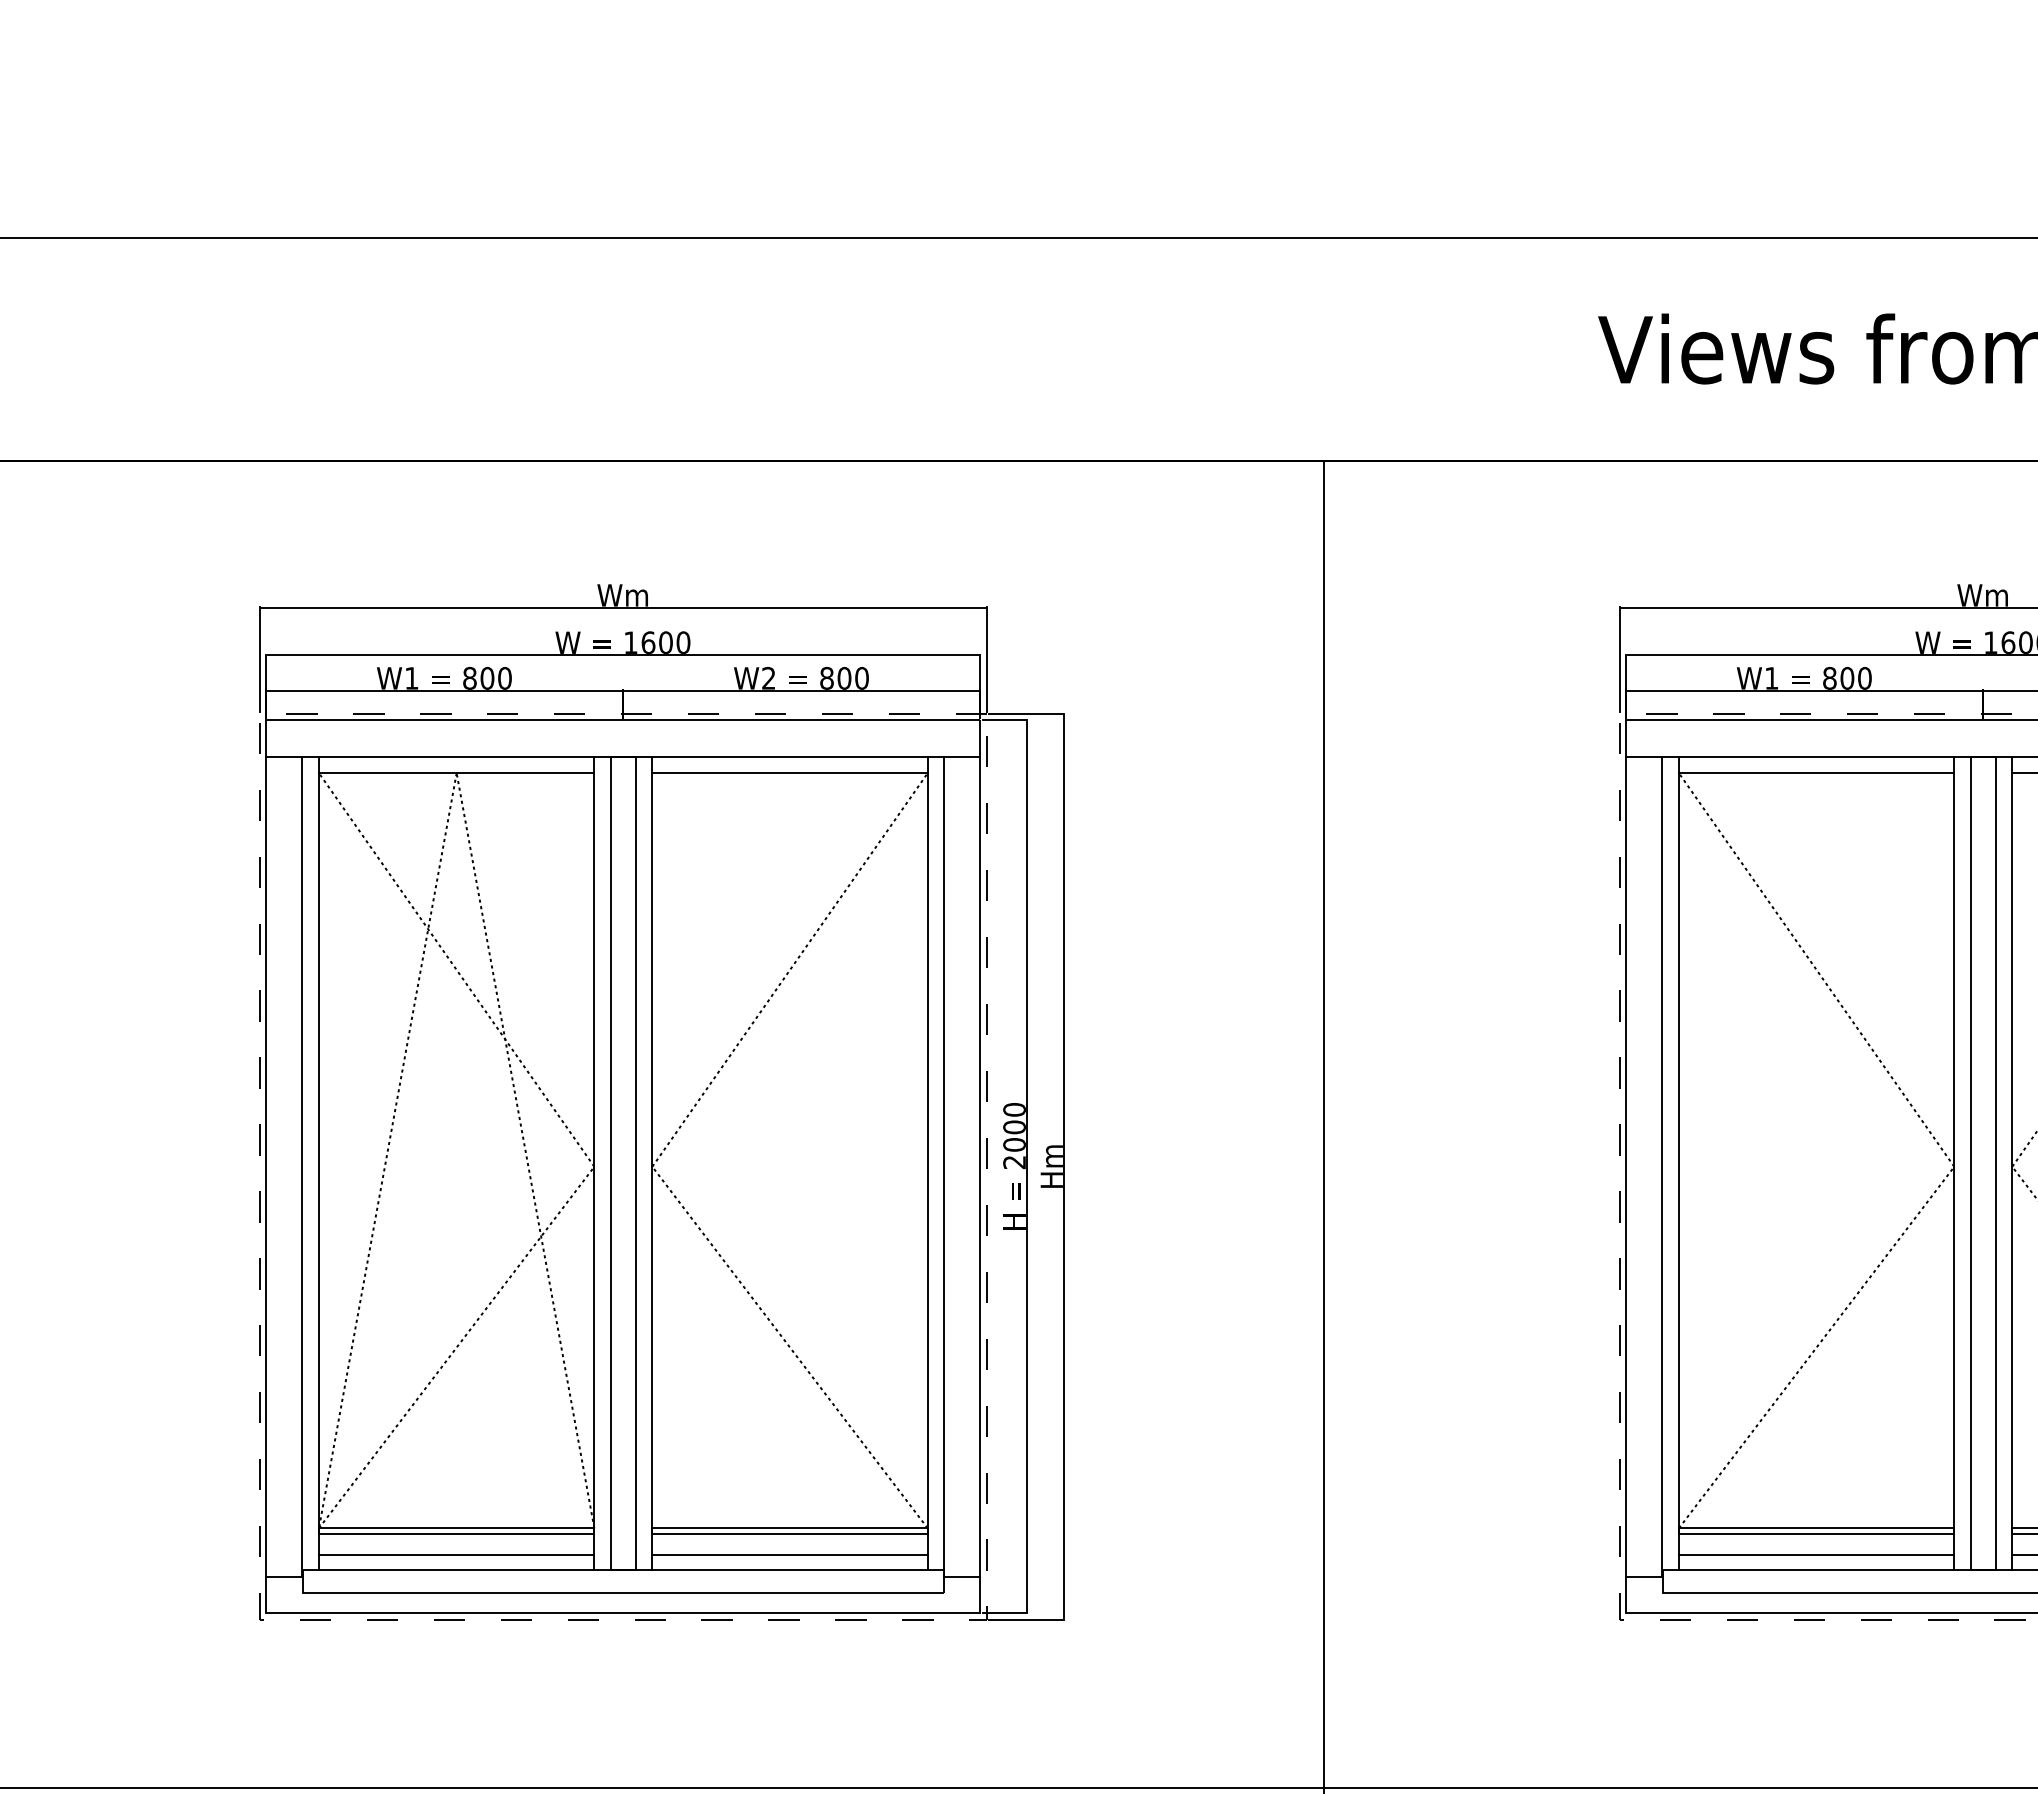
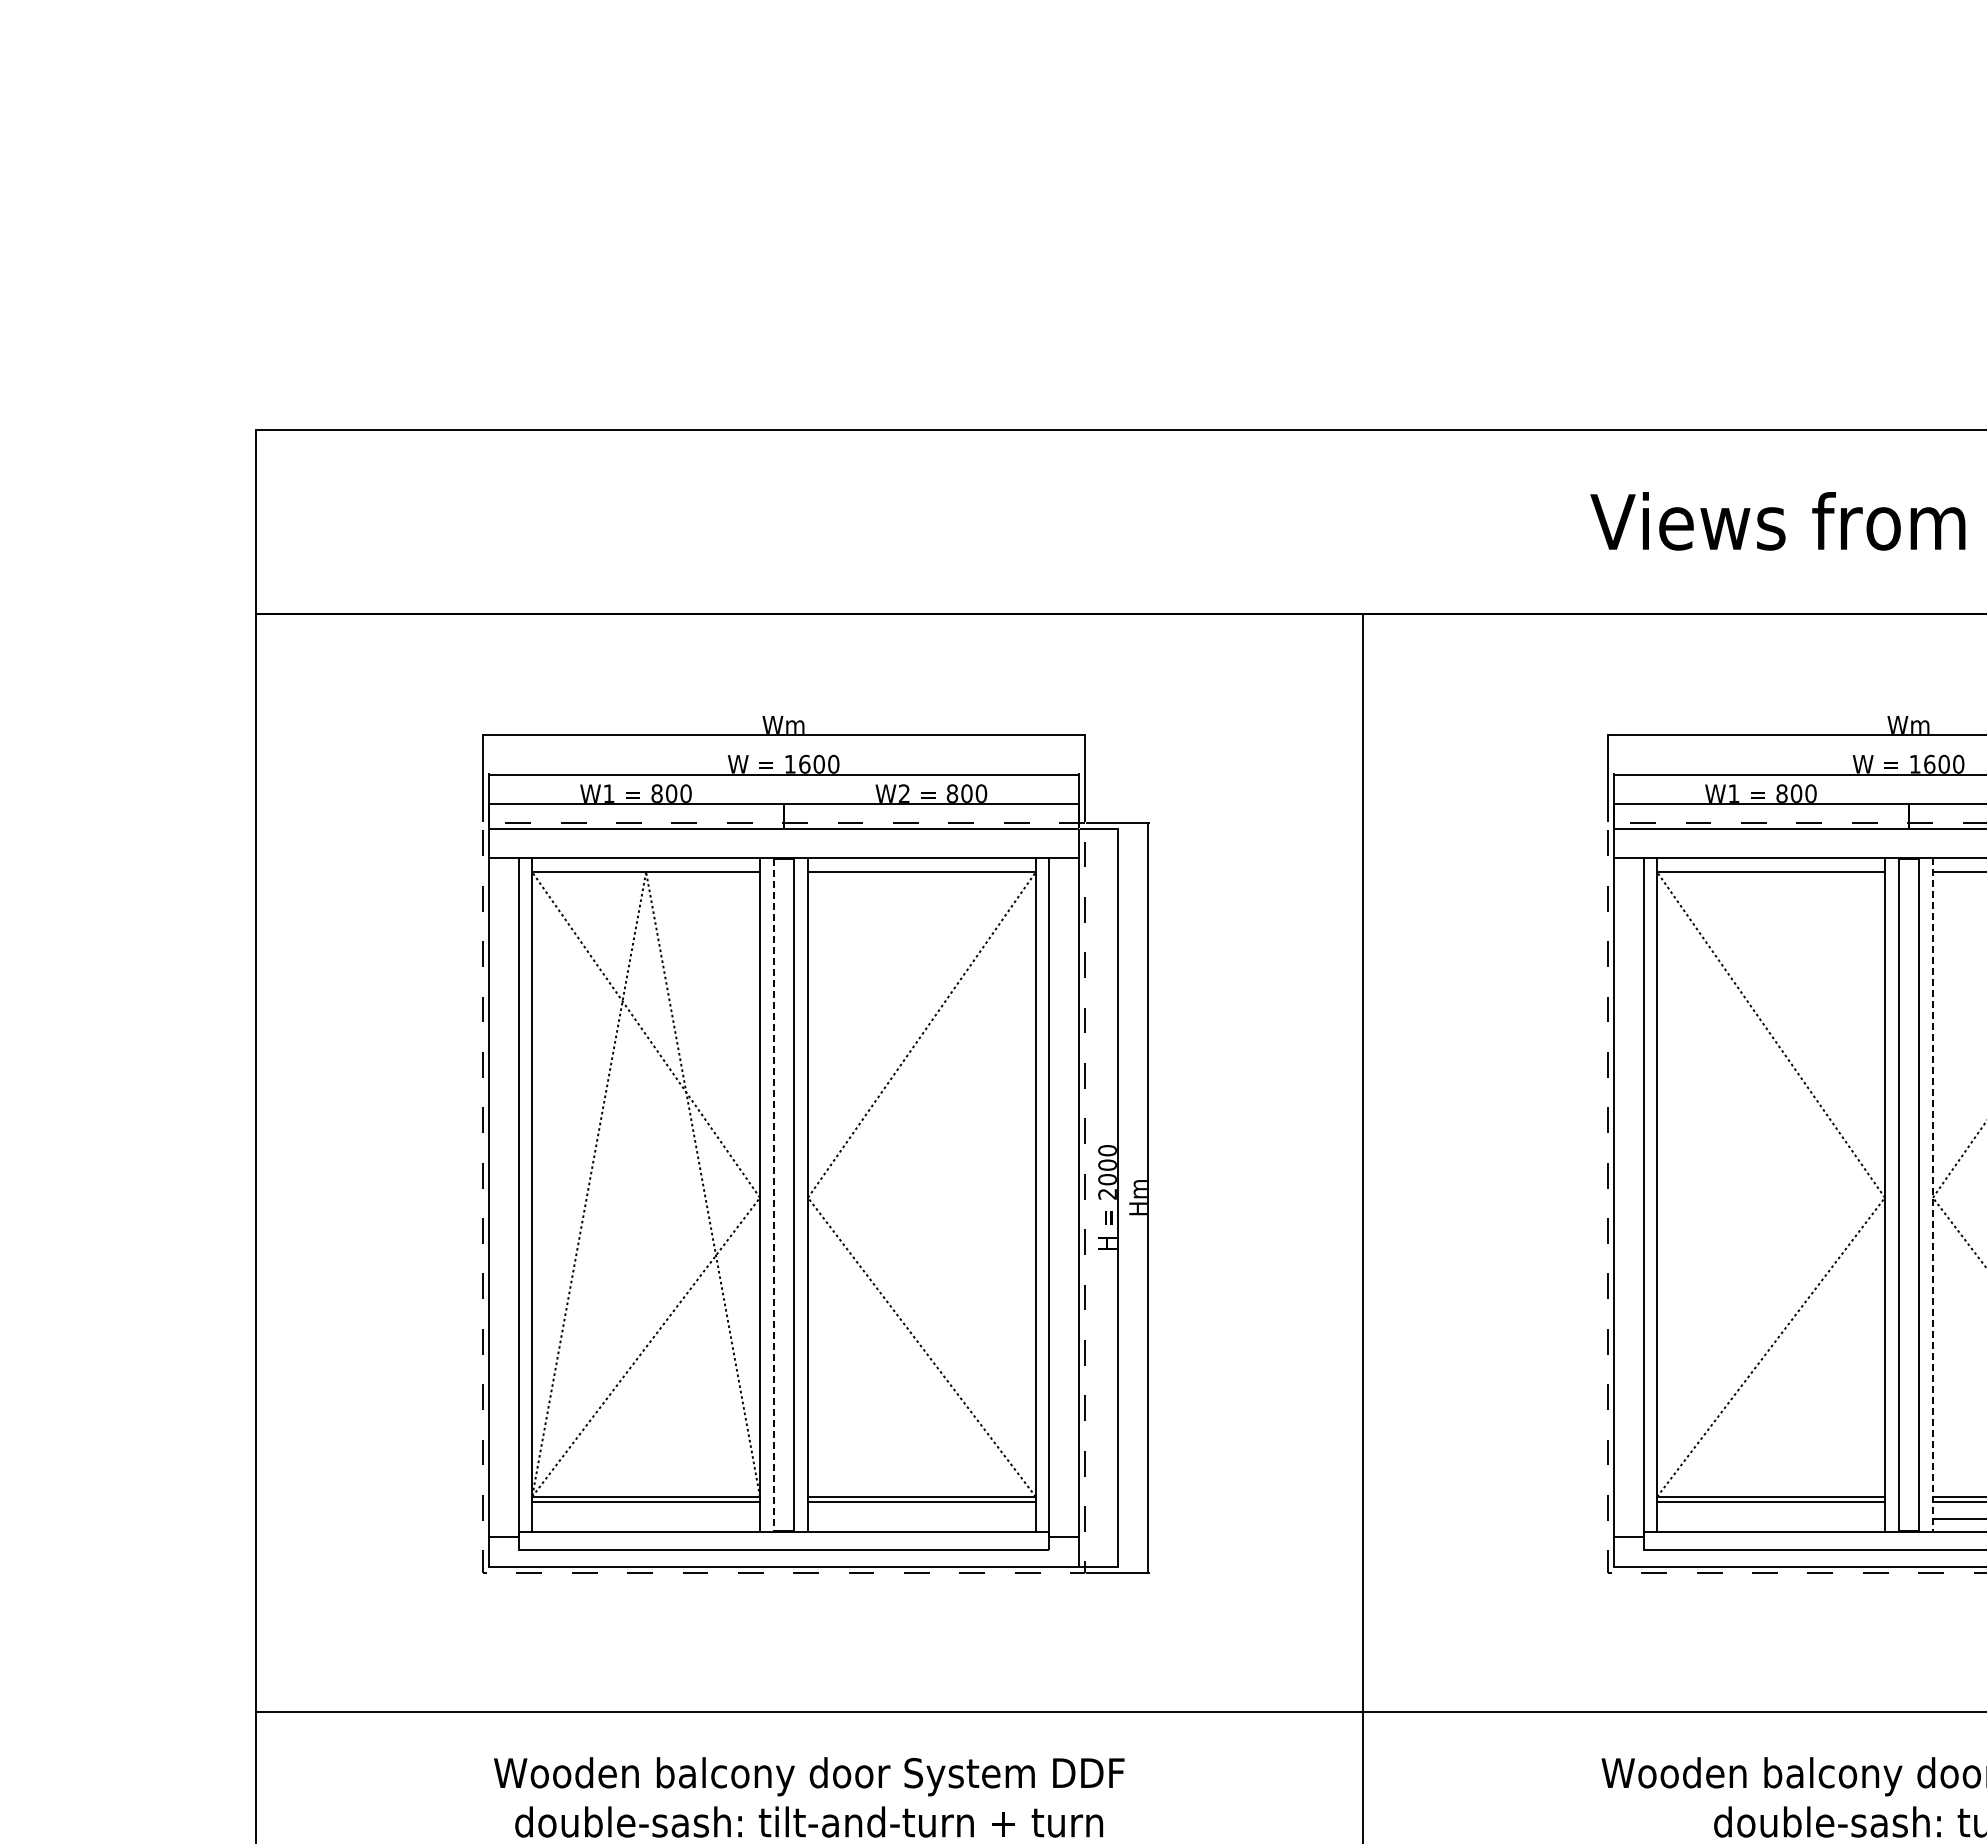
line: (610, 1164) -> (773, 1195), solid -> dashed
line: (2011, 1164) -> (1932, 1195), solid -> dashed
line: (457, 1555) -> (646, 1519), removed
line: (789, 1555) -> (921, 1519), removed
line: (1815, 1555) -> (1770, 1519), removed

